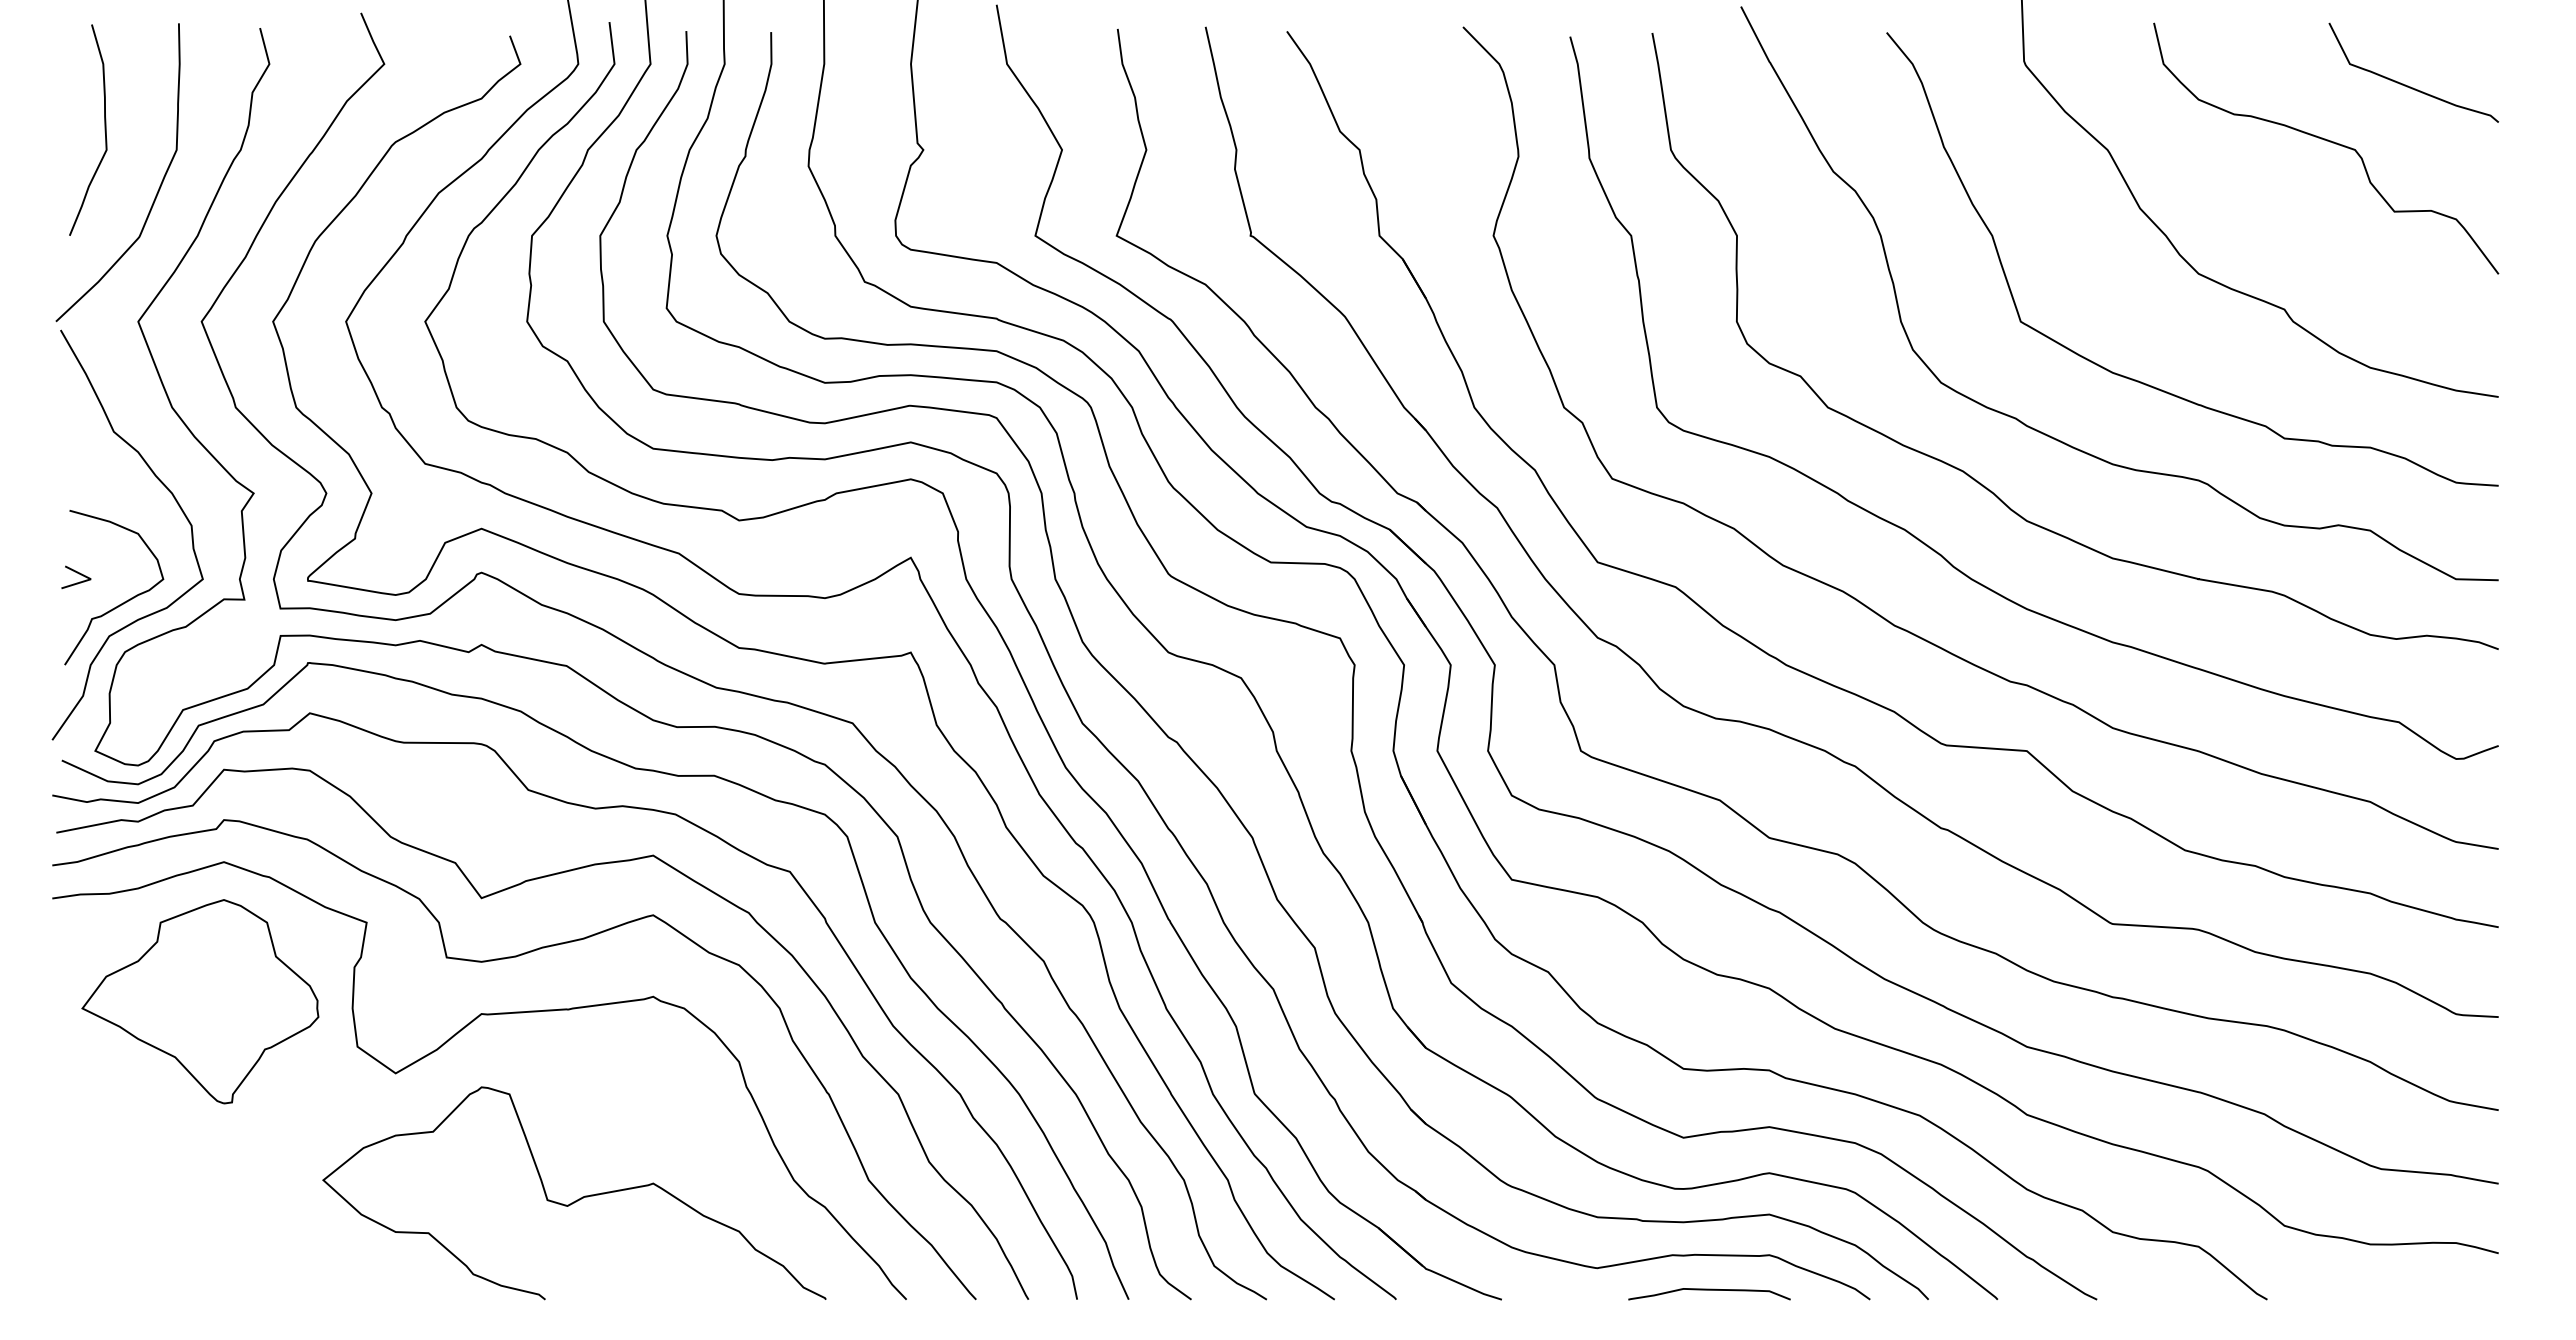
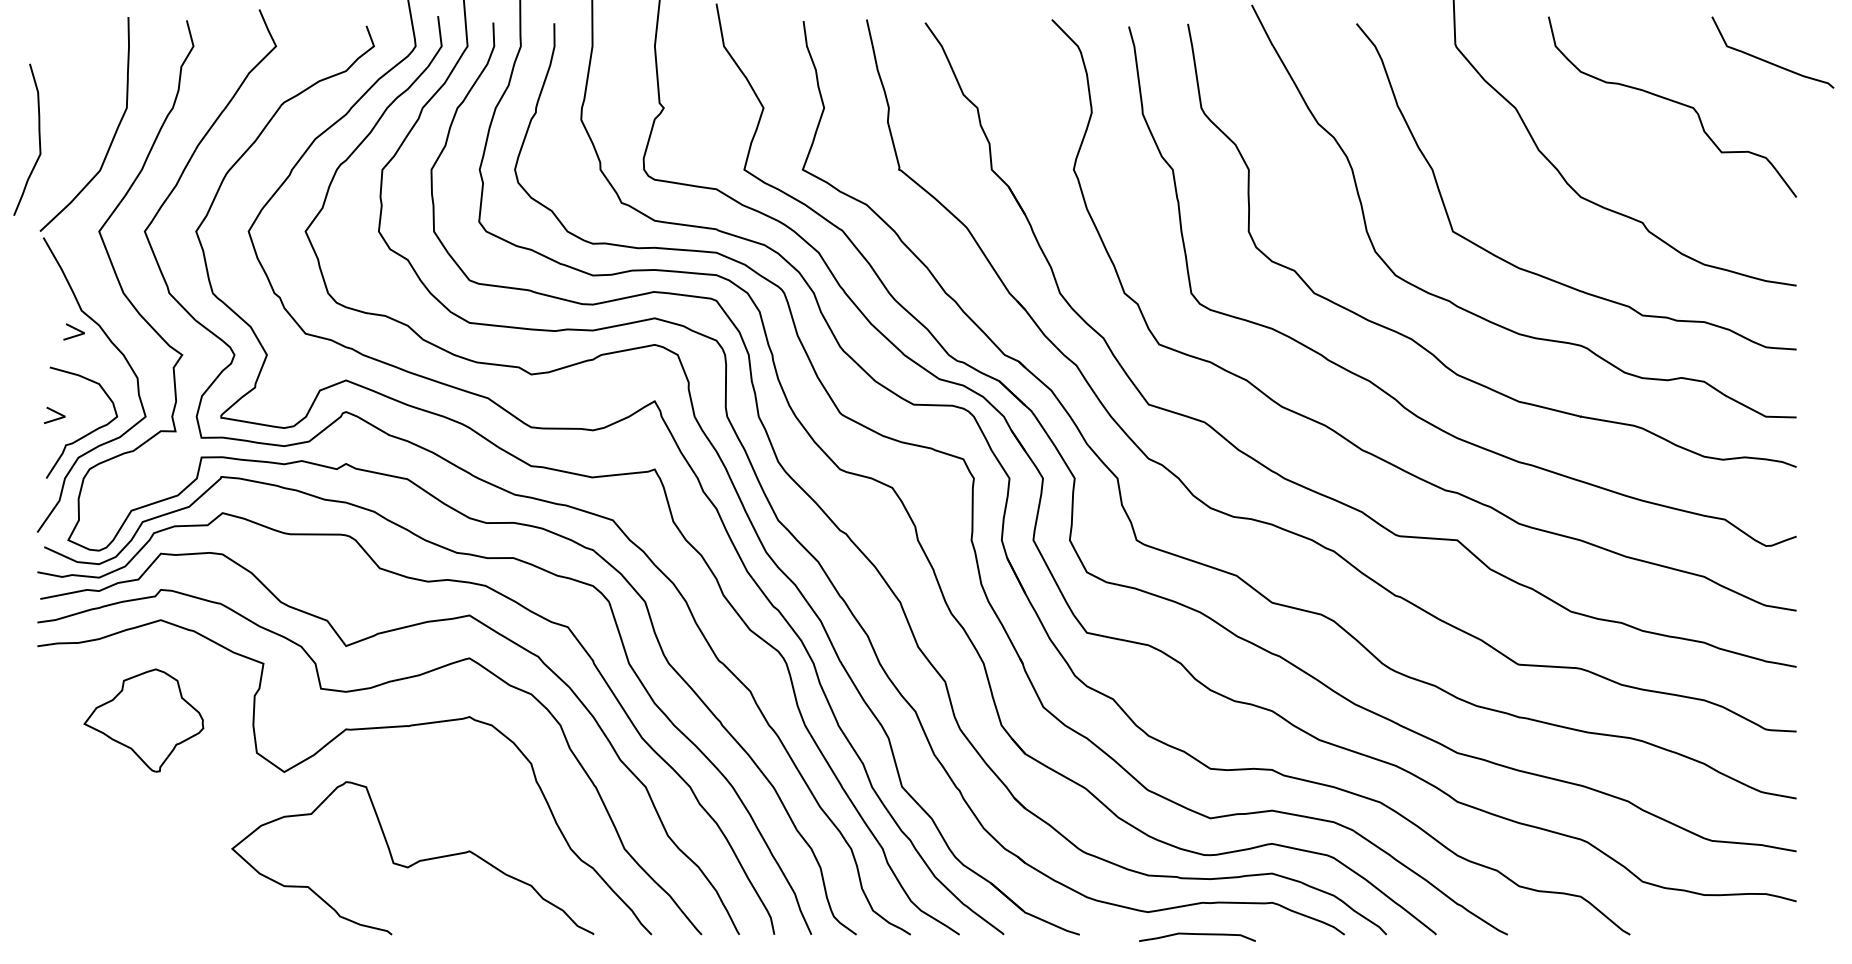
curve: (2408, 85) -> (1769, 61), moved
curve: (104, 129) -> (38, 139), moved
line: (104, 457) -> (74, 329), added
part: (200, 1001) -> (143, 720), size x0.7
curve: (1709, 1290) -> (1197, 934), moved

